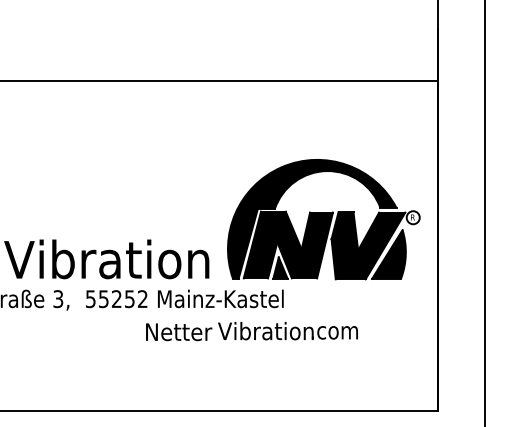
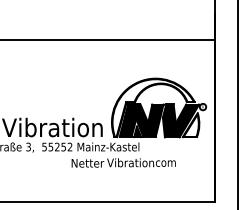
fill: (310, 218) -> (152, 107), removed
fill: (387, 255) -> (190, 125), removed

